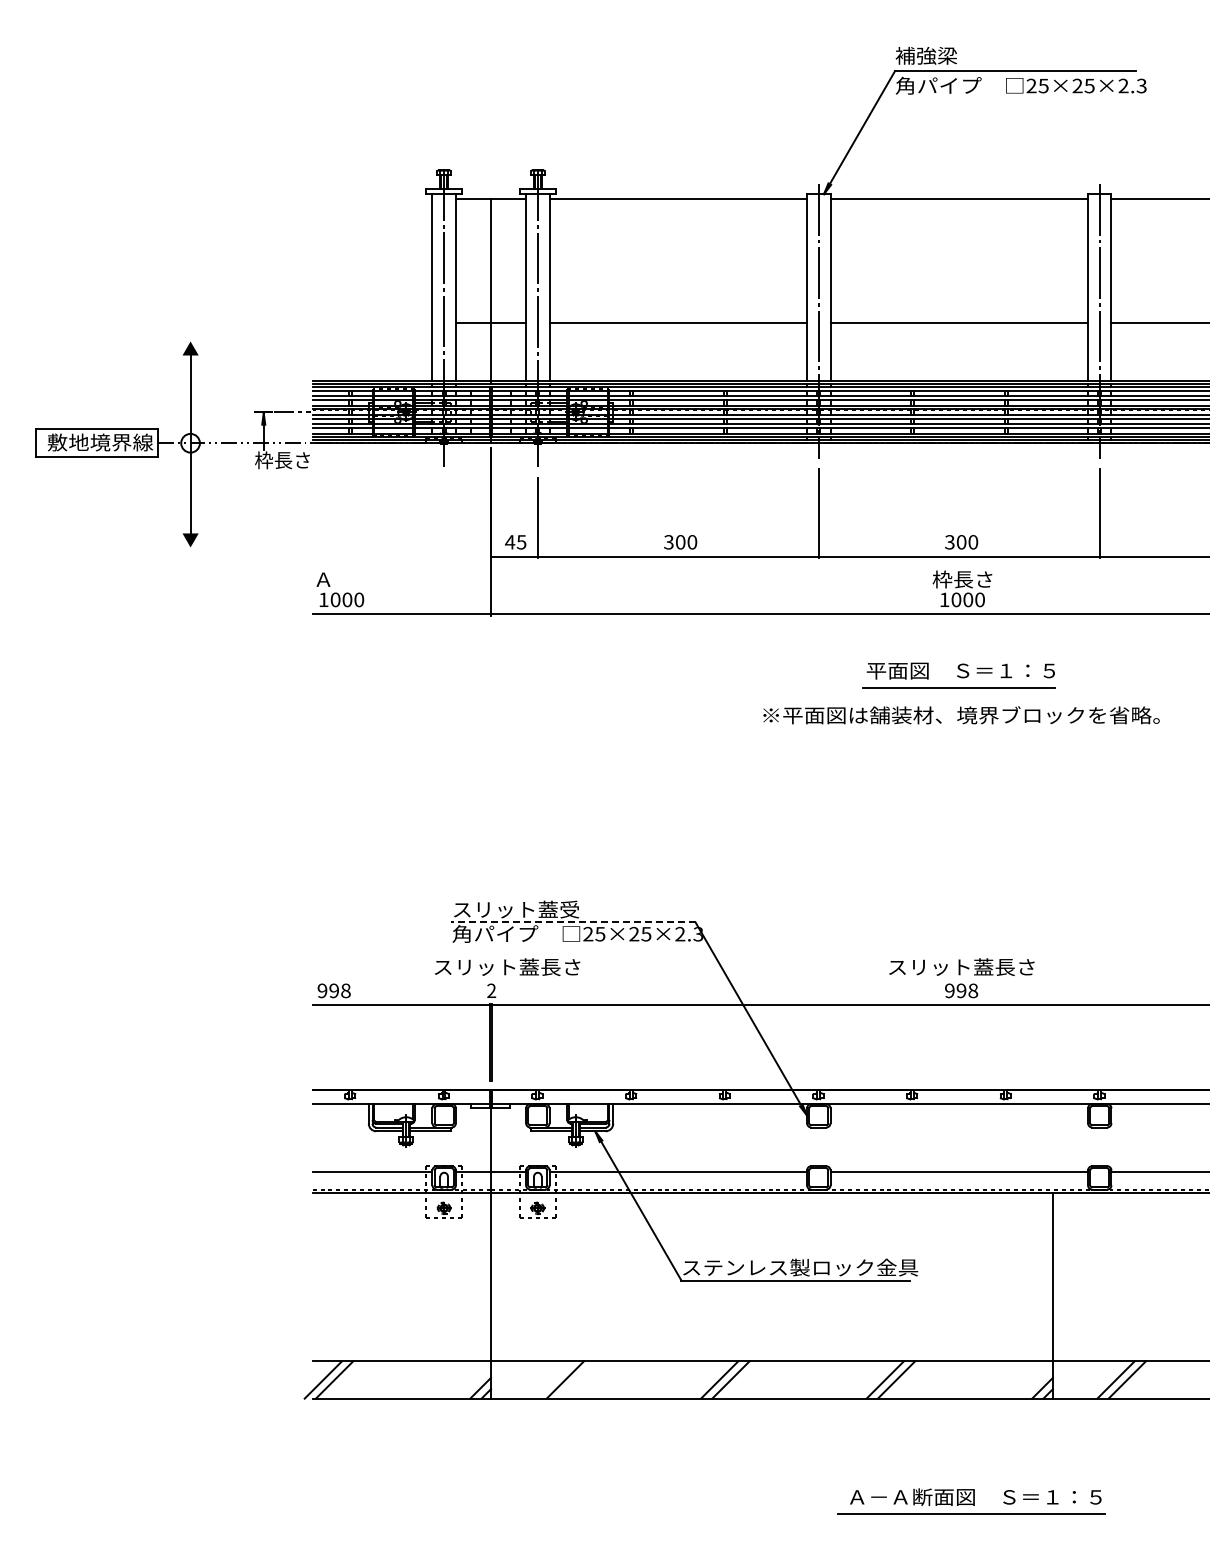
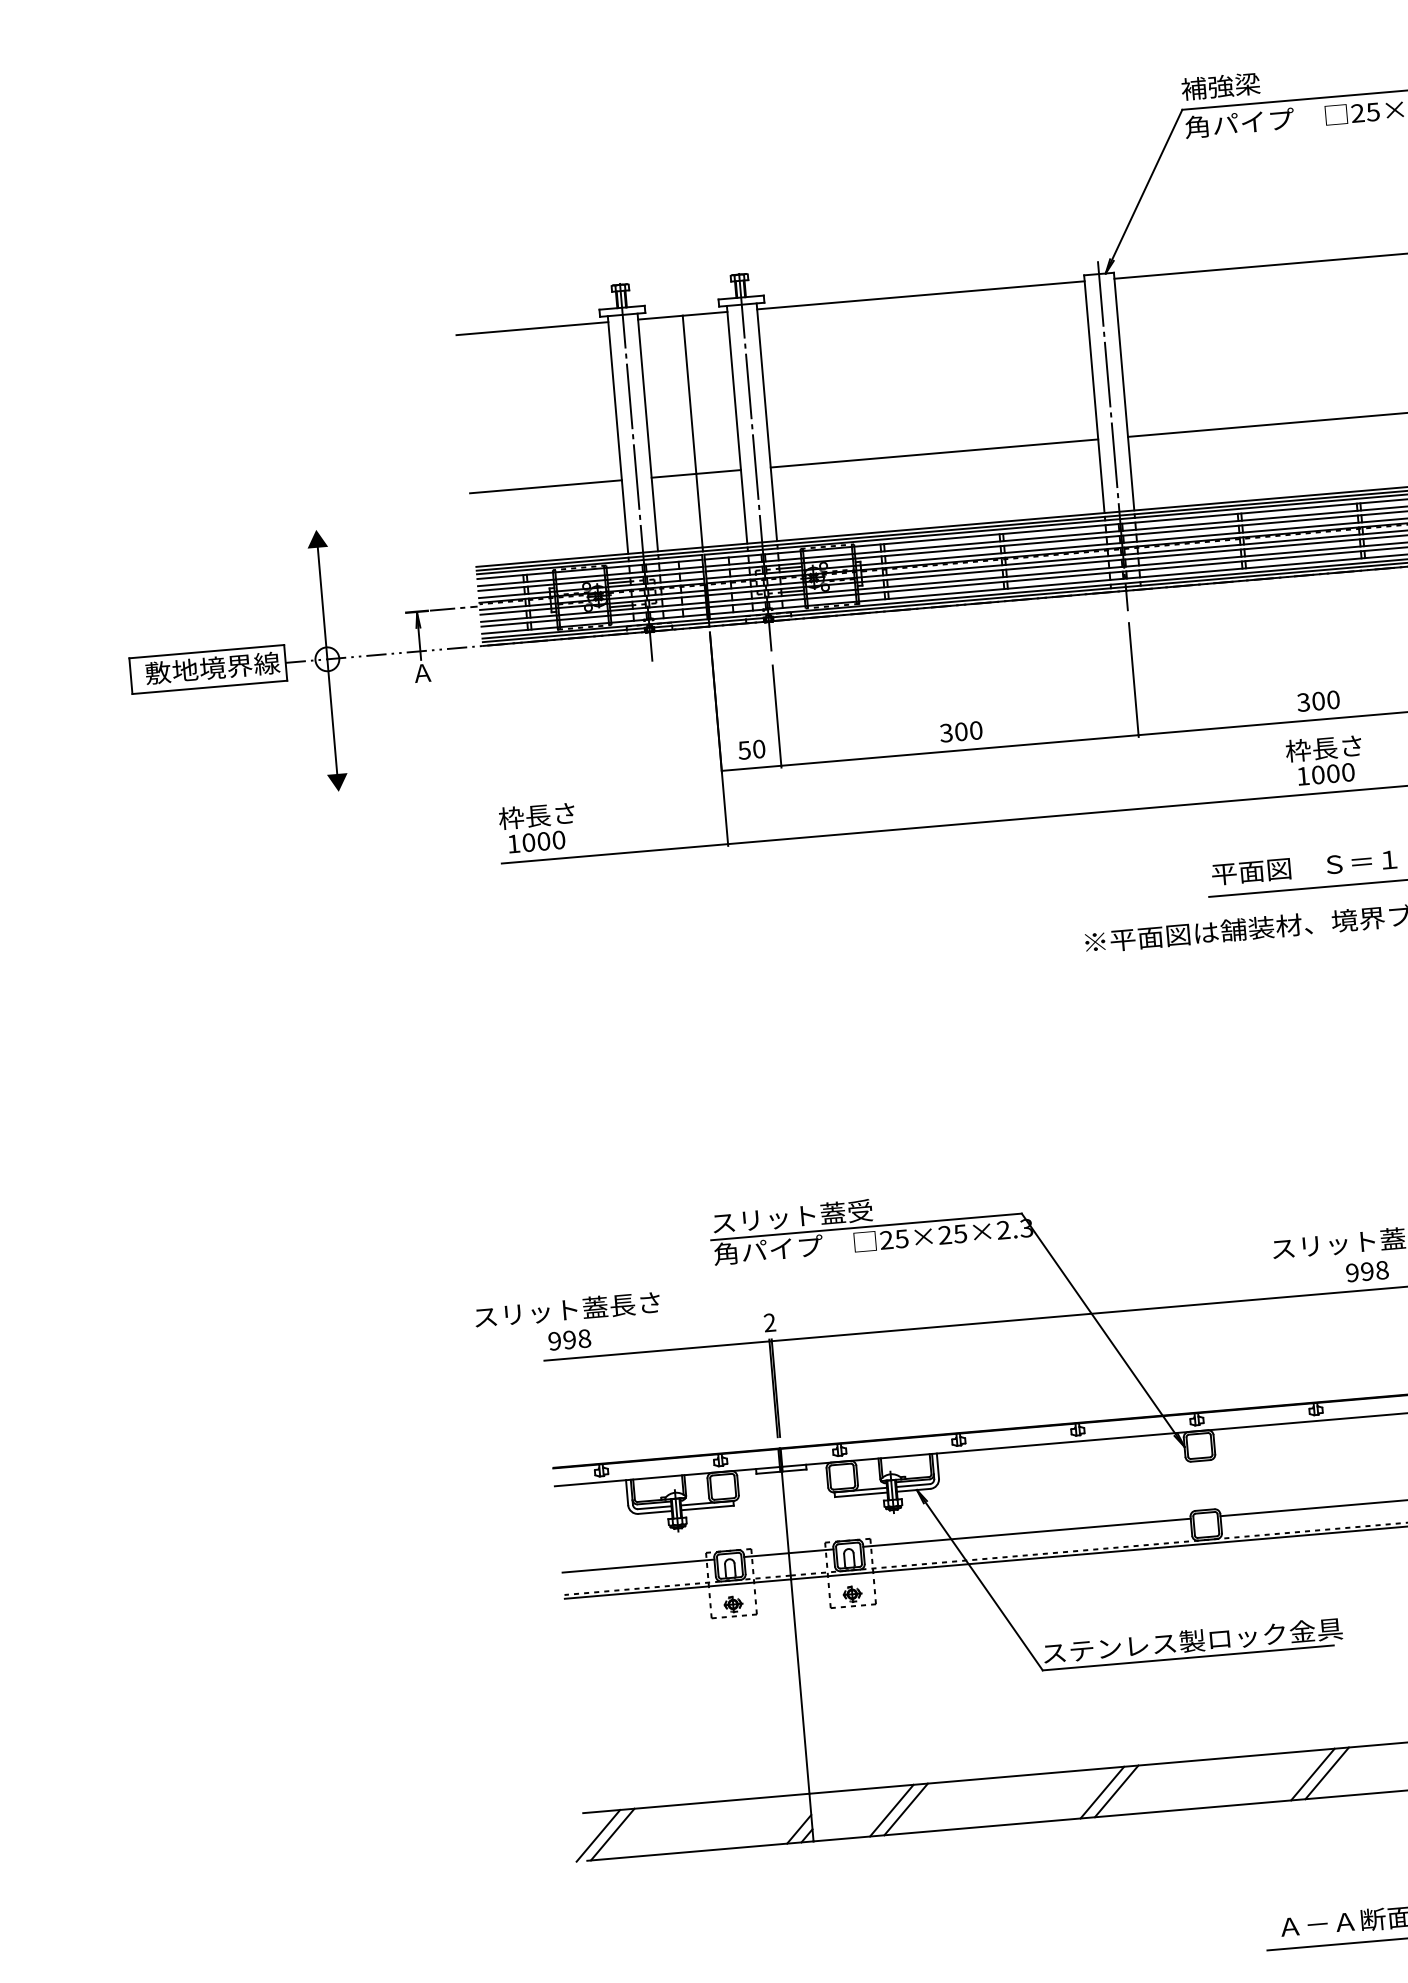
line: (372, 198) -> (532, 328), added
line: (372, 323) -> (545, 487), added
text: (282, 460) -> (446, 671), 枠長さ -> Ａ
text: (515, 542) -> (751, 750), 45 -> 50
text: (343, 579) -> (536, 815), Ａ -> 枠長さ
line: (572, 922) -> (865, 1227), dashed -> solid
text: (507, 967) -> (567, 1310), moved
line: (553, 1379) -> (890, 1810), added

